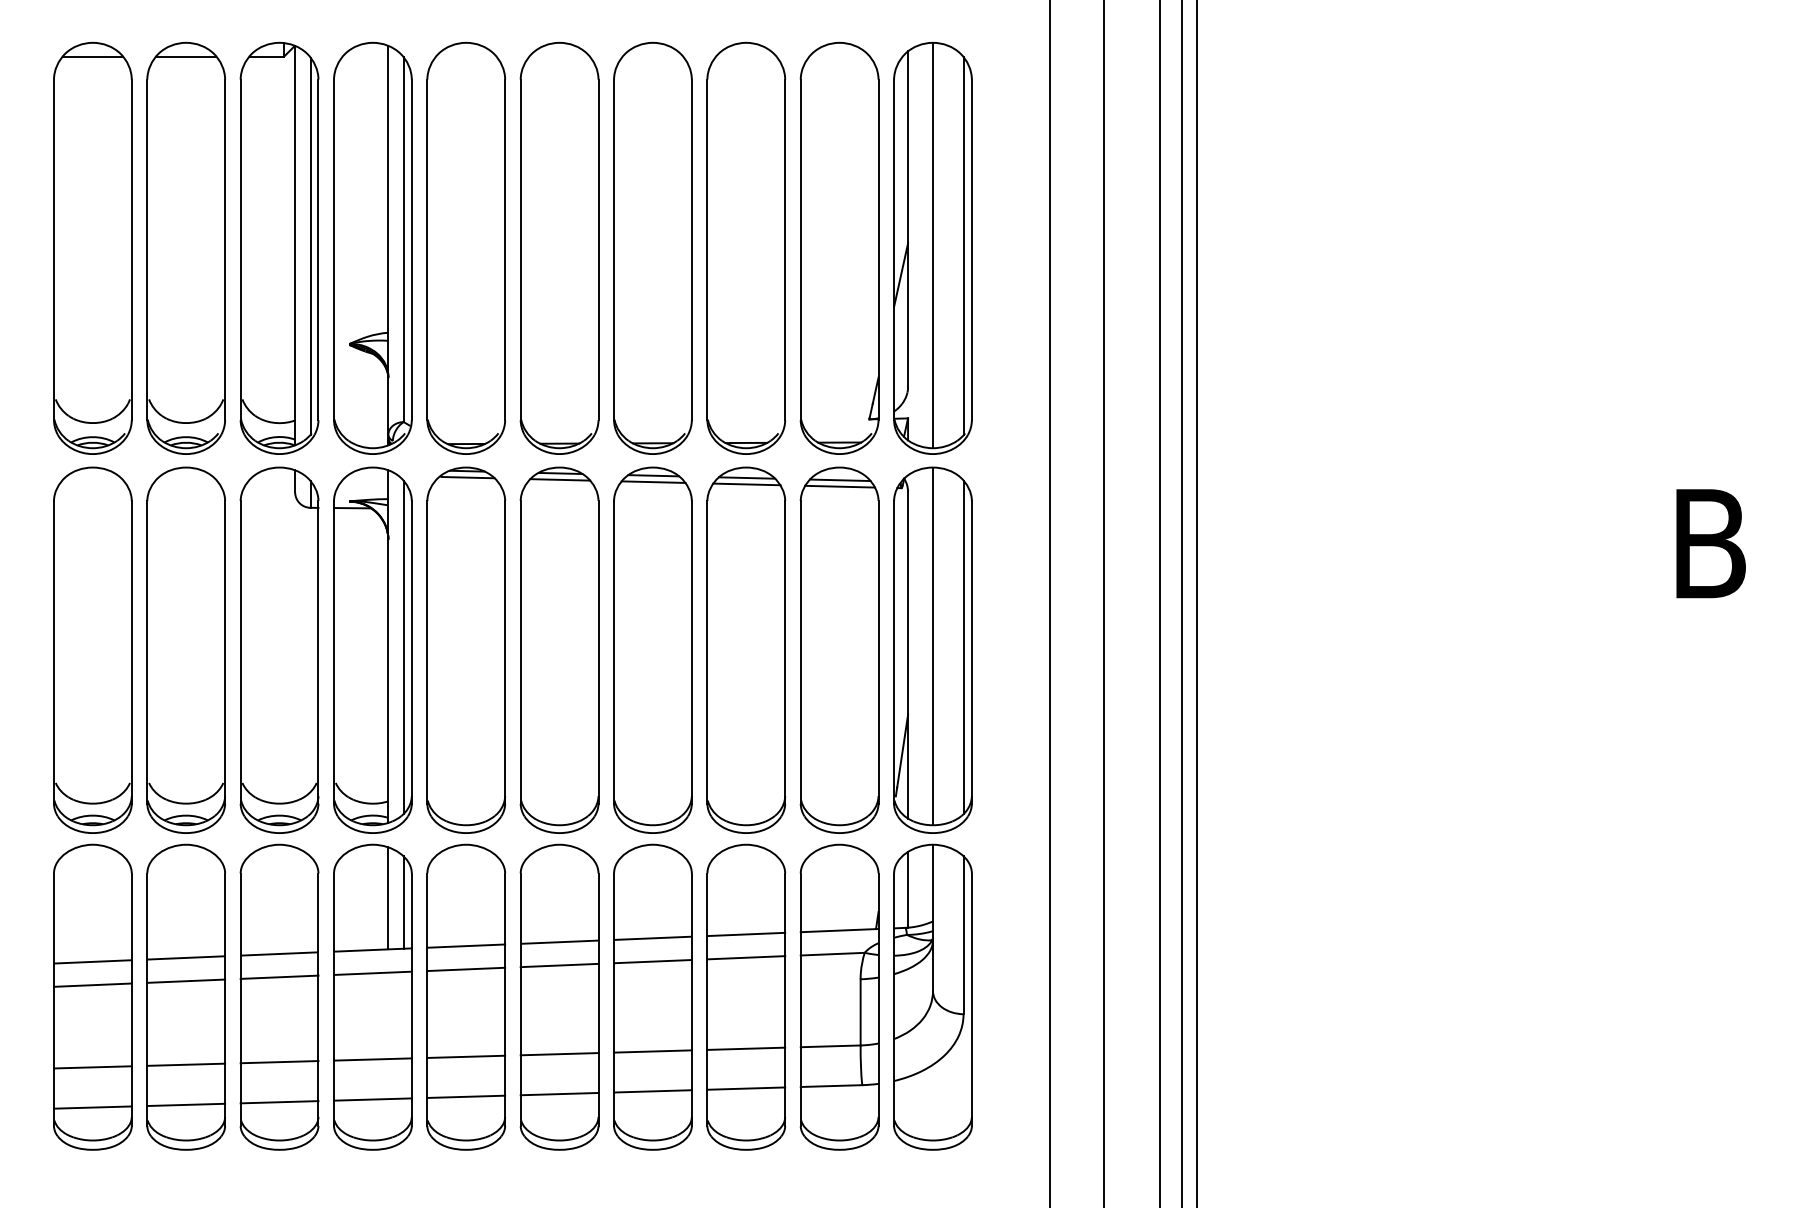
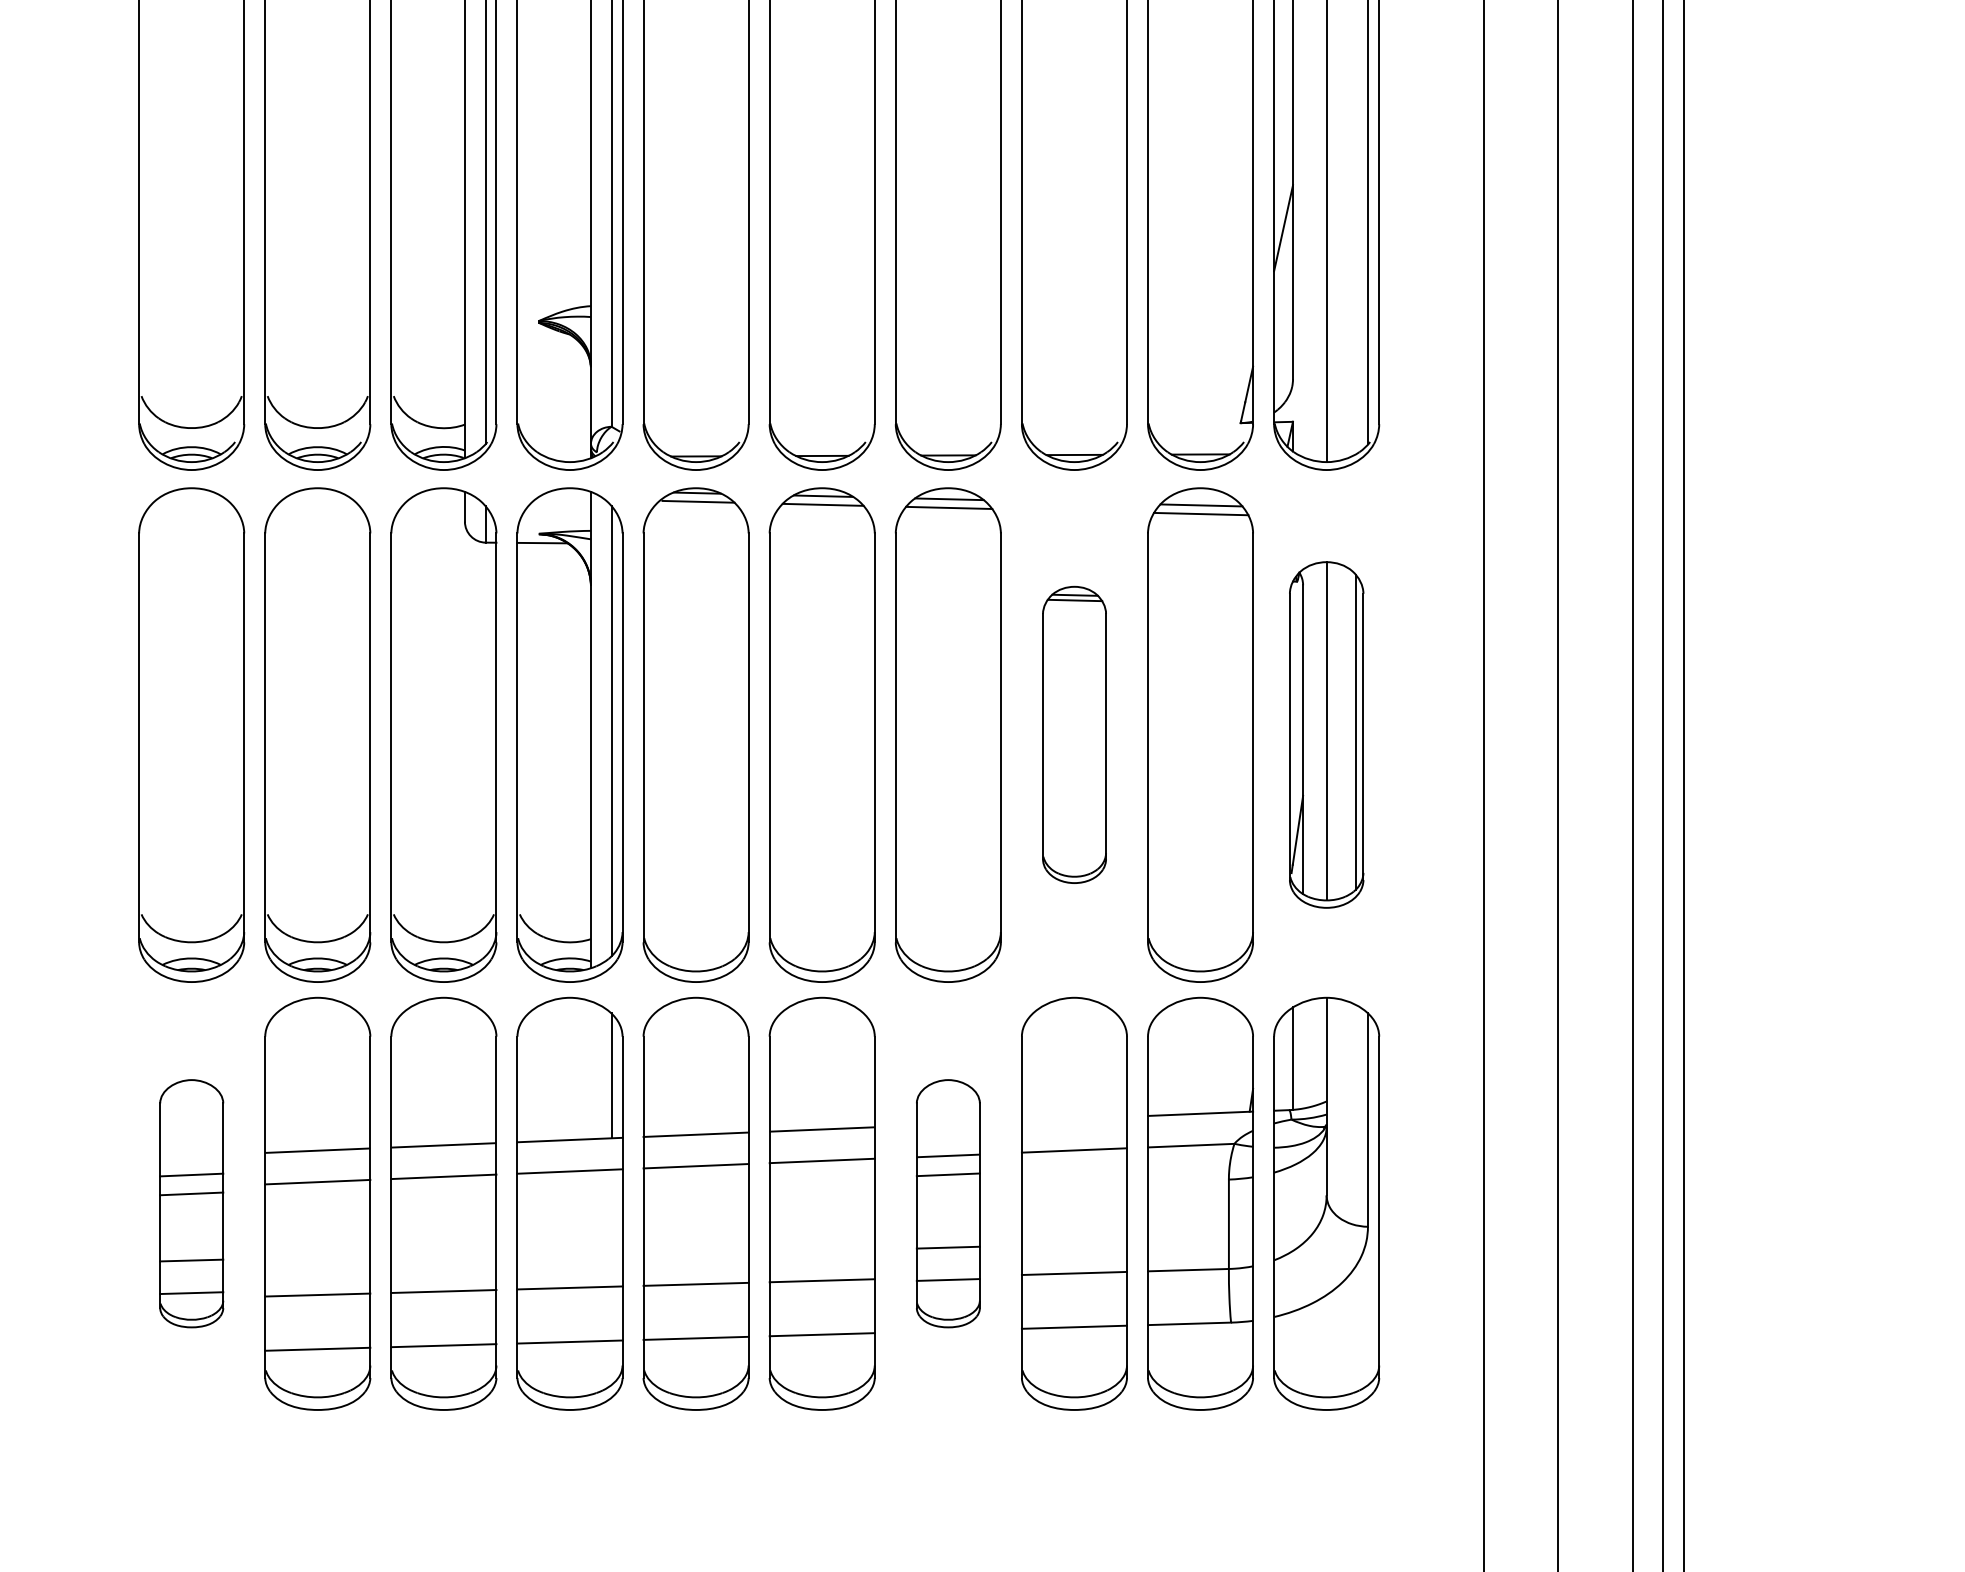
part: (746, 649) -> (1074, 734), size x0.6
part: (932, 649) -> (1326, 734), size x0.7
line: (388, 898) -> (591, 1070), removed
line: (746, 934) -> (1074, 1119), removed
part: (92, 996) -> (191, 1202), size x0.6
part: (652, 996) -> (947, 1202), size x0.6

